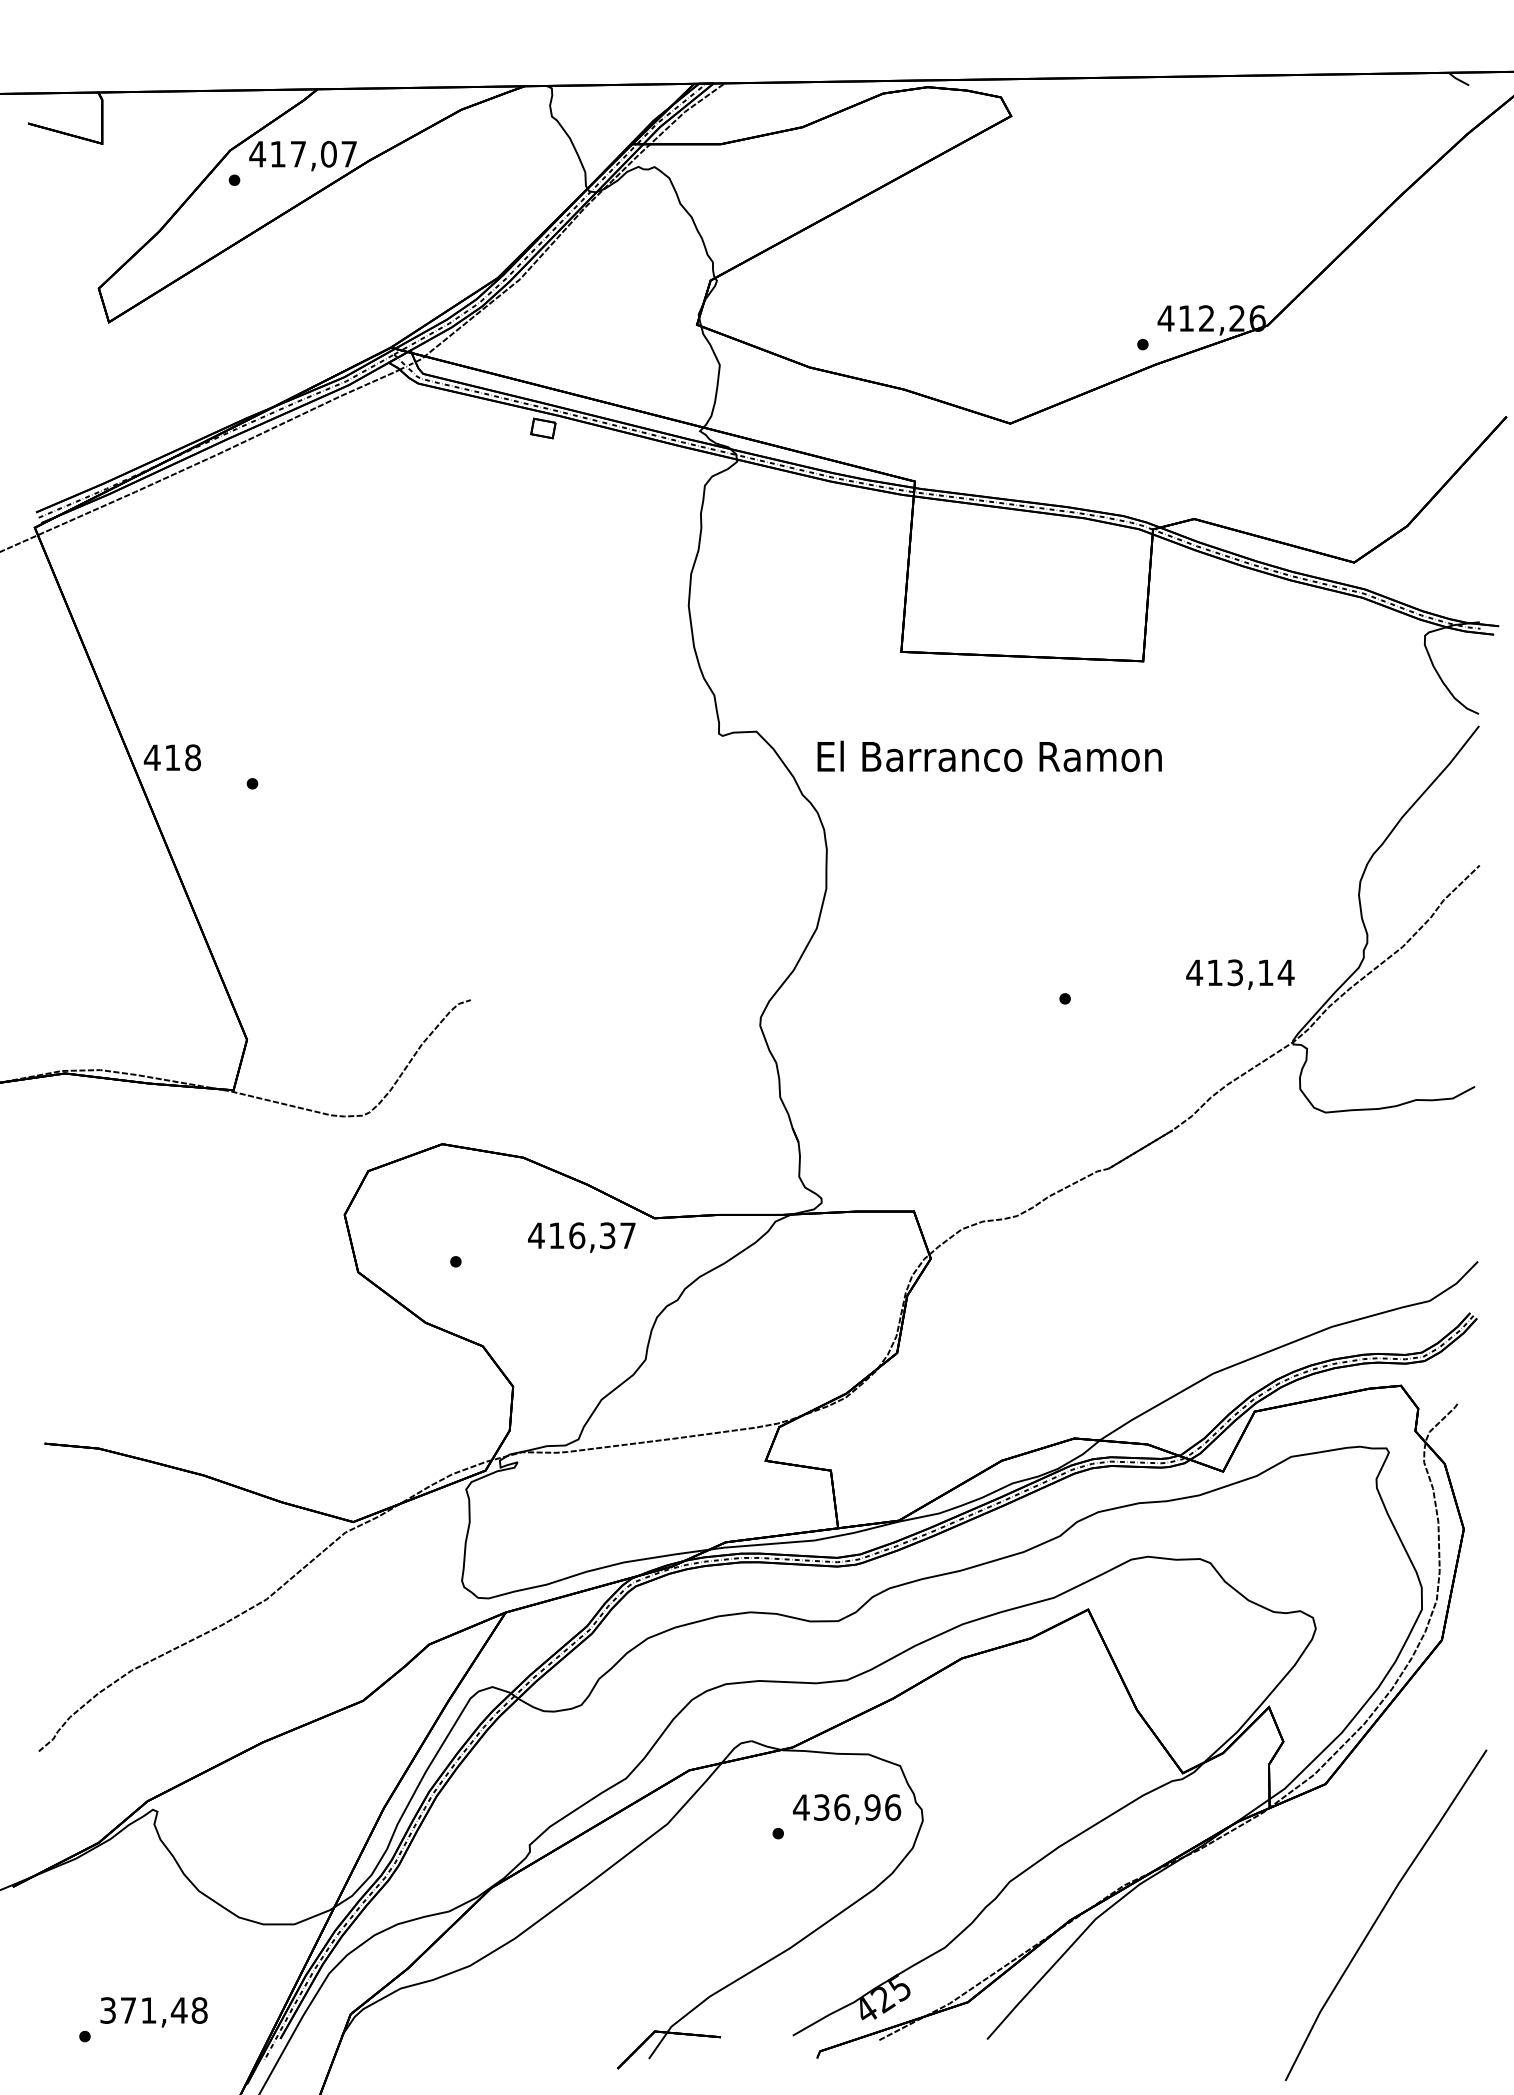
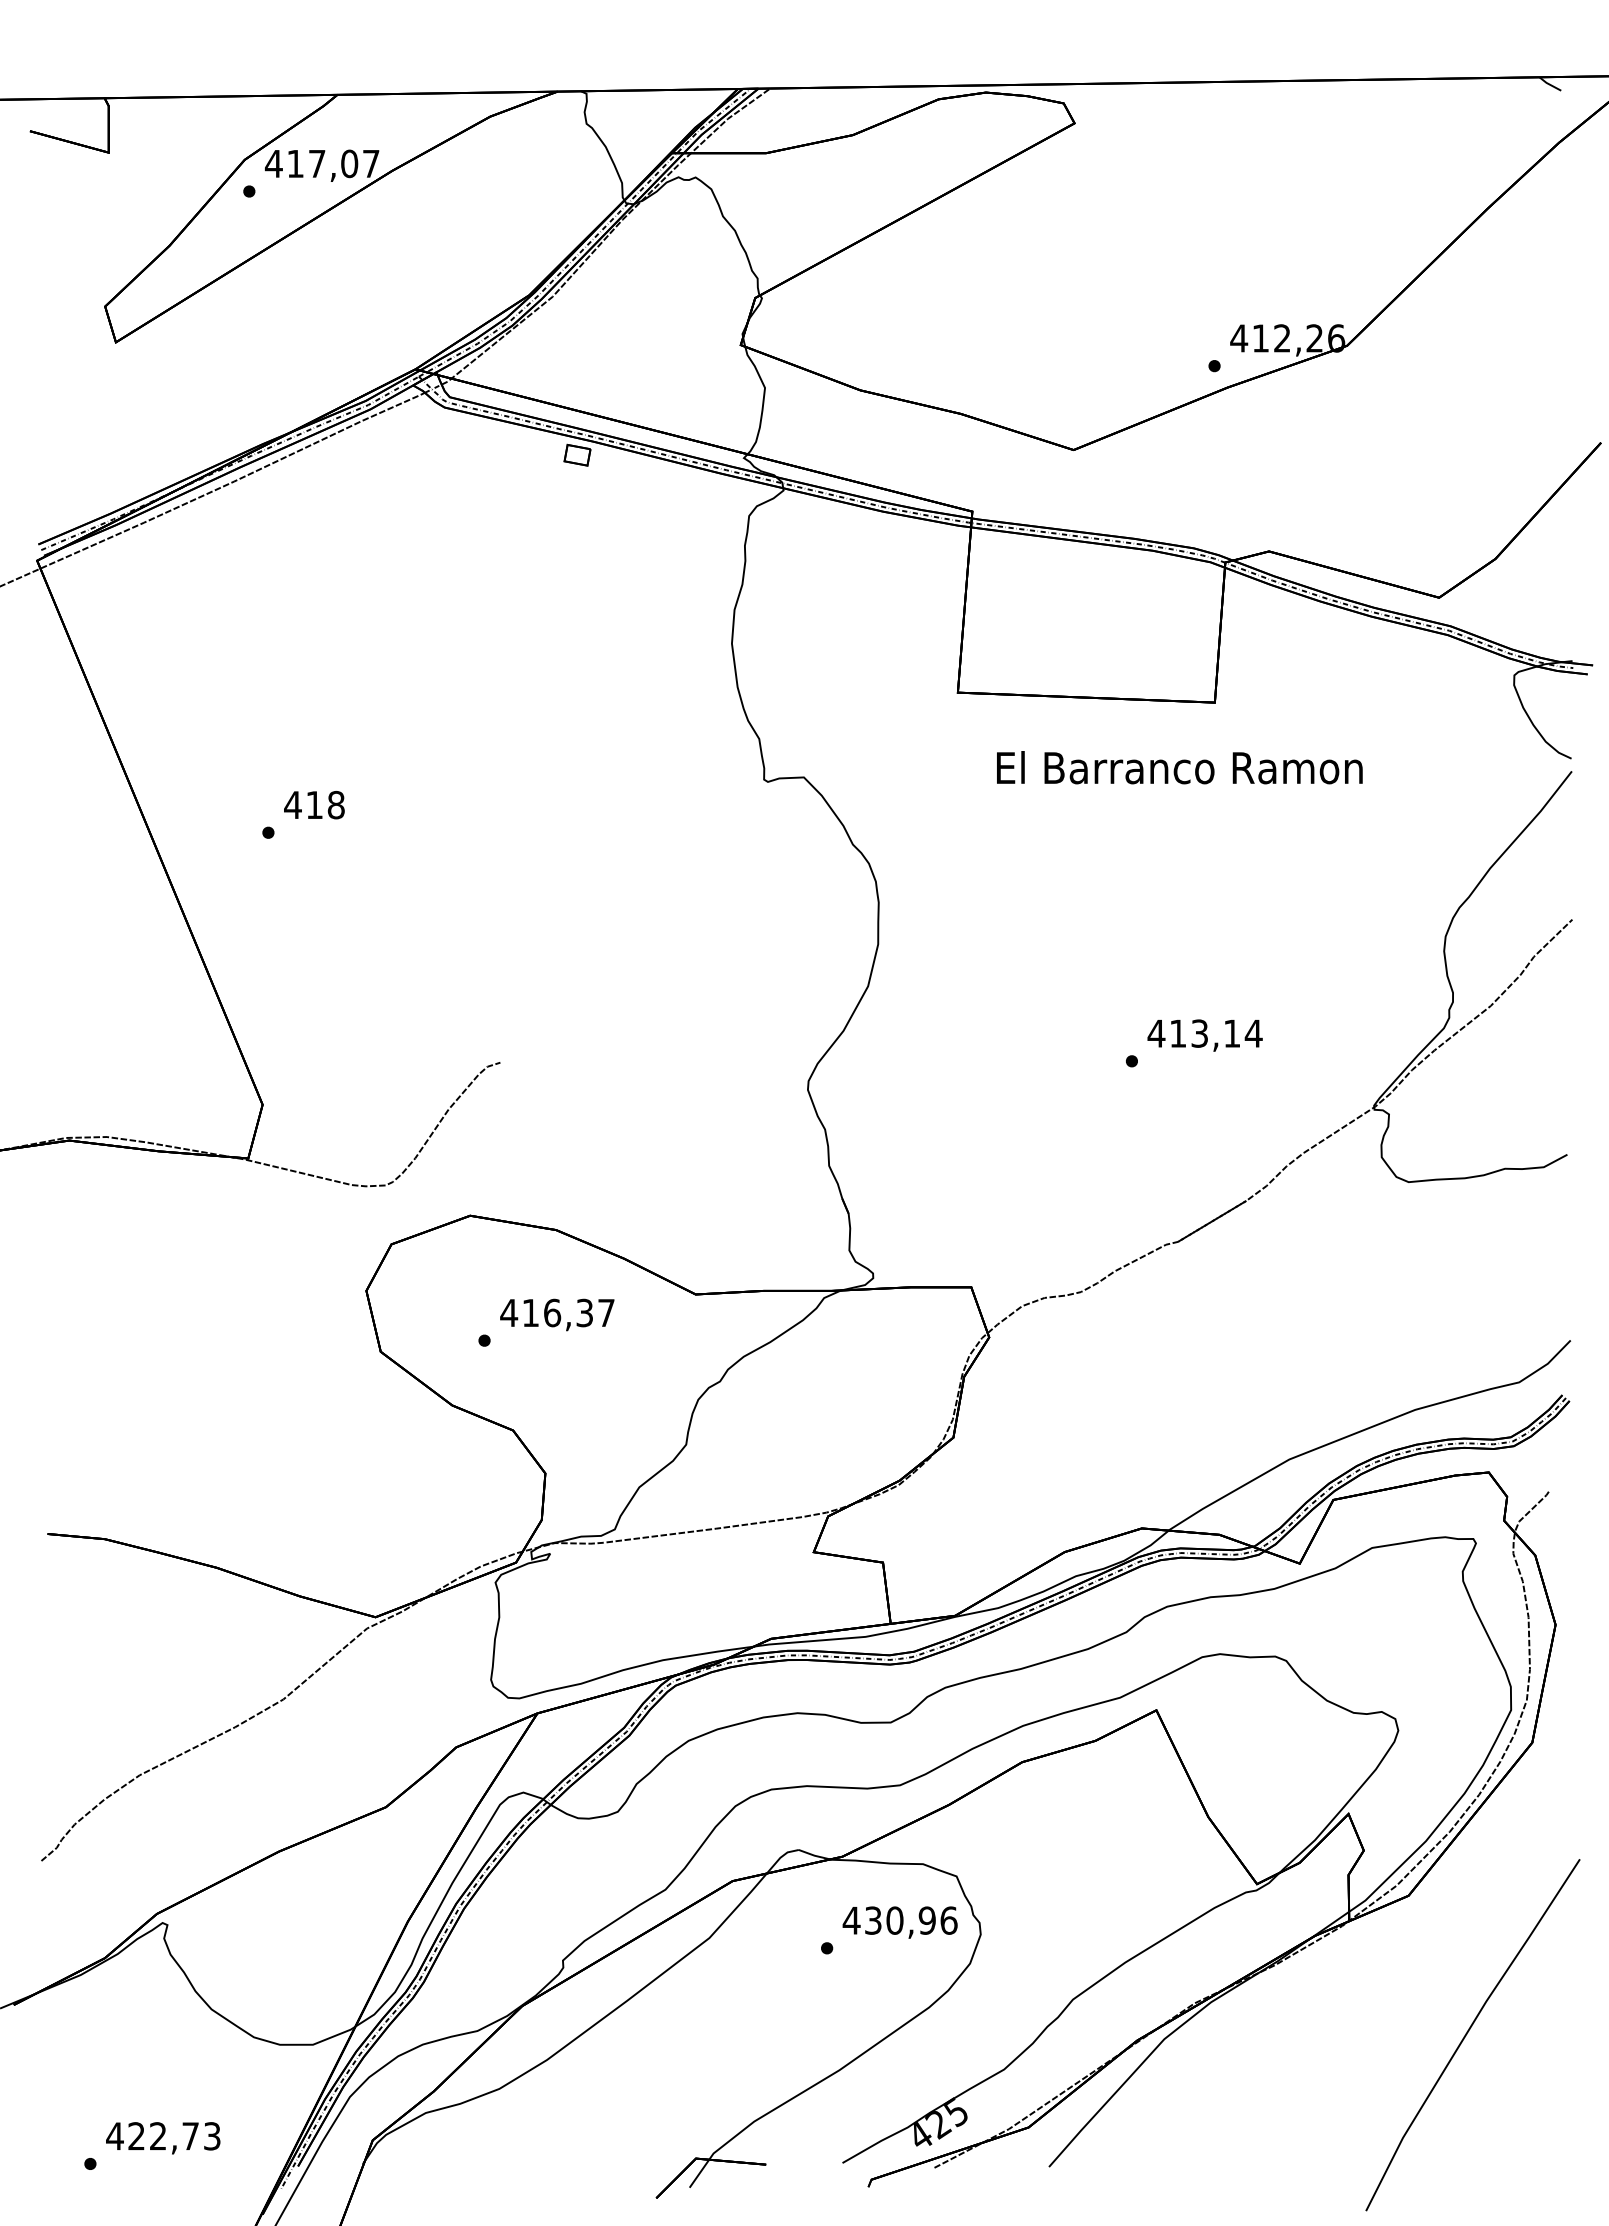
text: (989, 756) -> (1179, 767), moved
text: (172, 758) -> (314, 805), moved
text: (1239, 974) -> (1204, 1035), moved
text: (581, 1237) -> (557, 1314), moved
text: (841, 1807) -> (894, 1920), 436,96 -> 430,96
text: (153, 2010) -> (163, 2136), 371,48 -> 422,73

